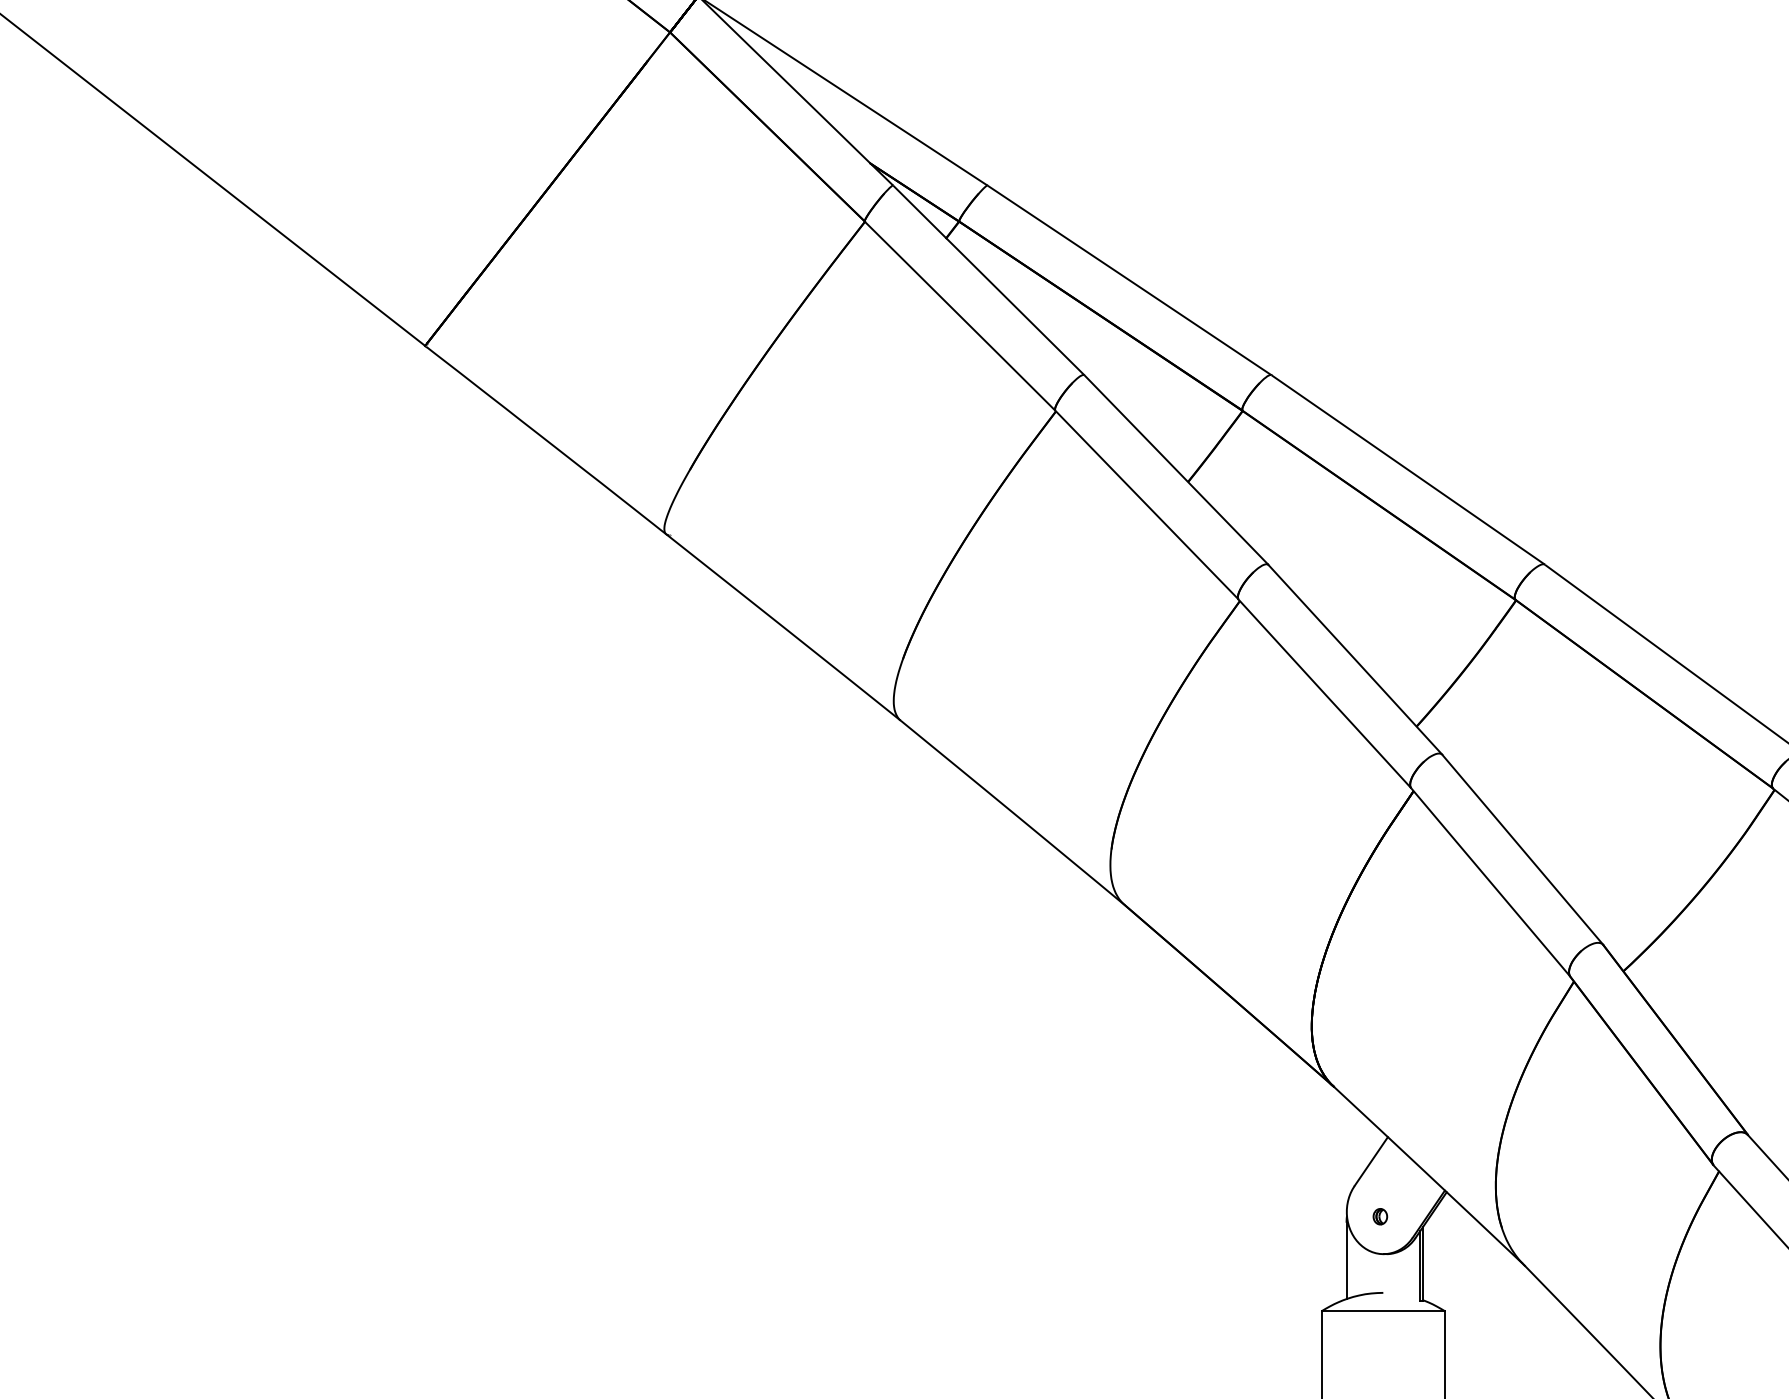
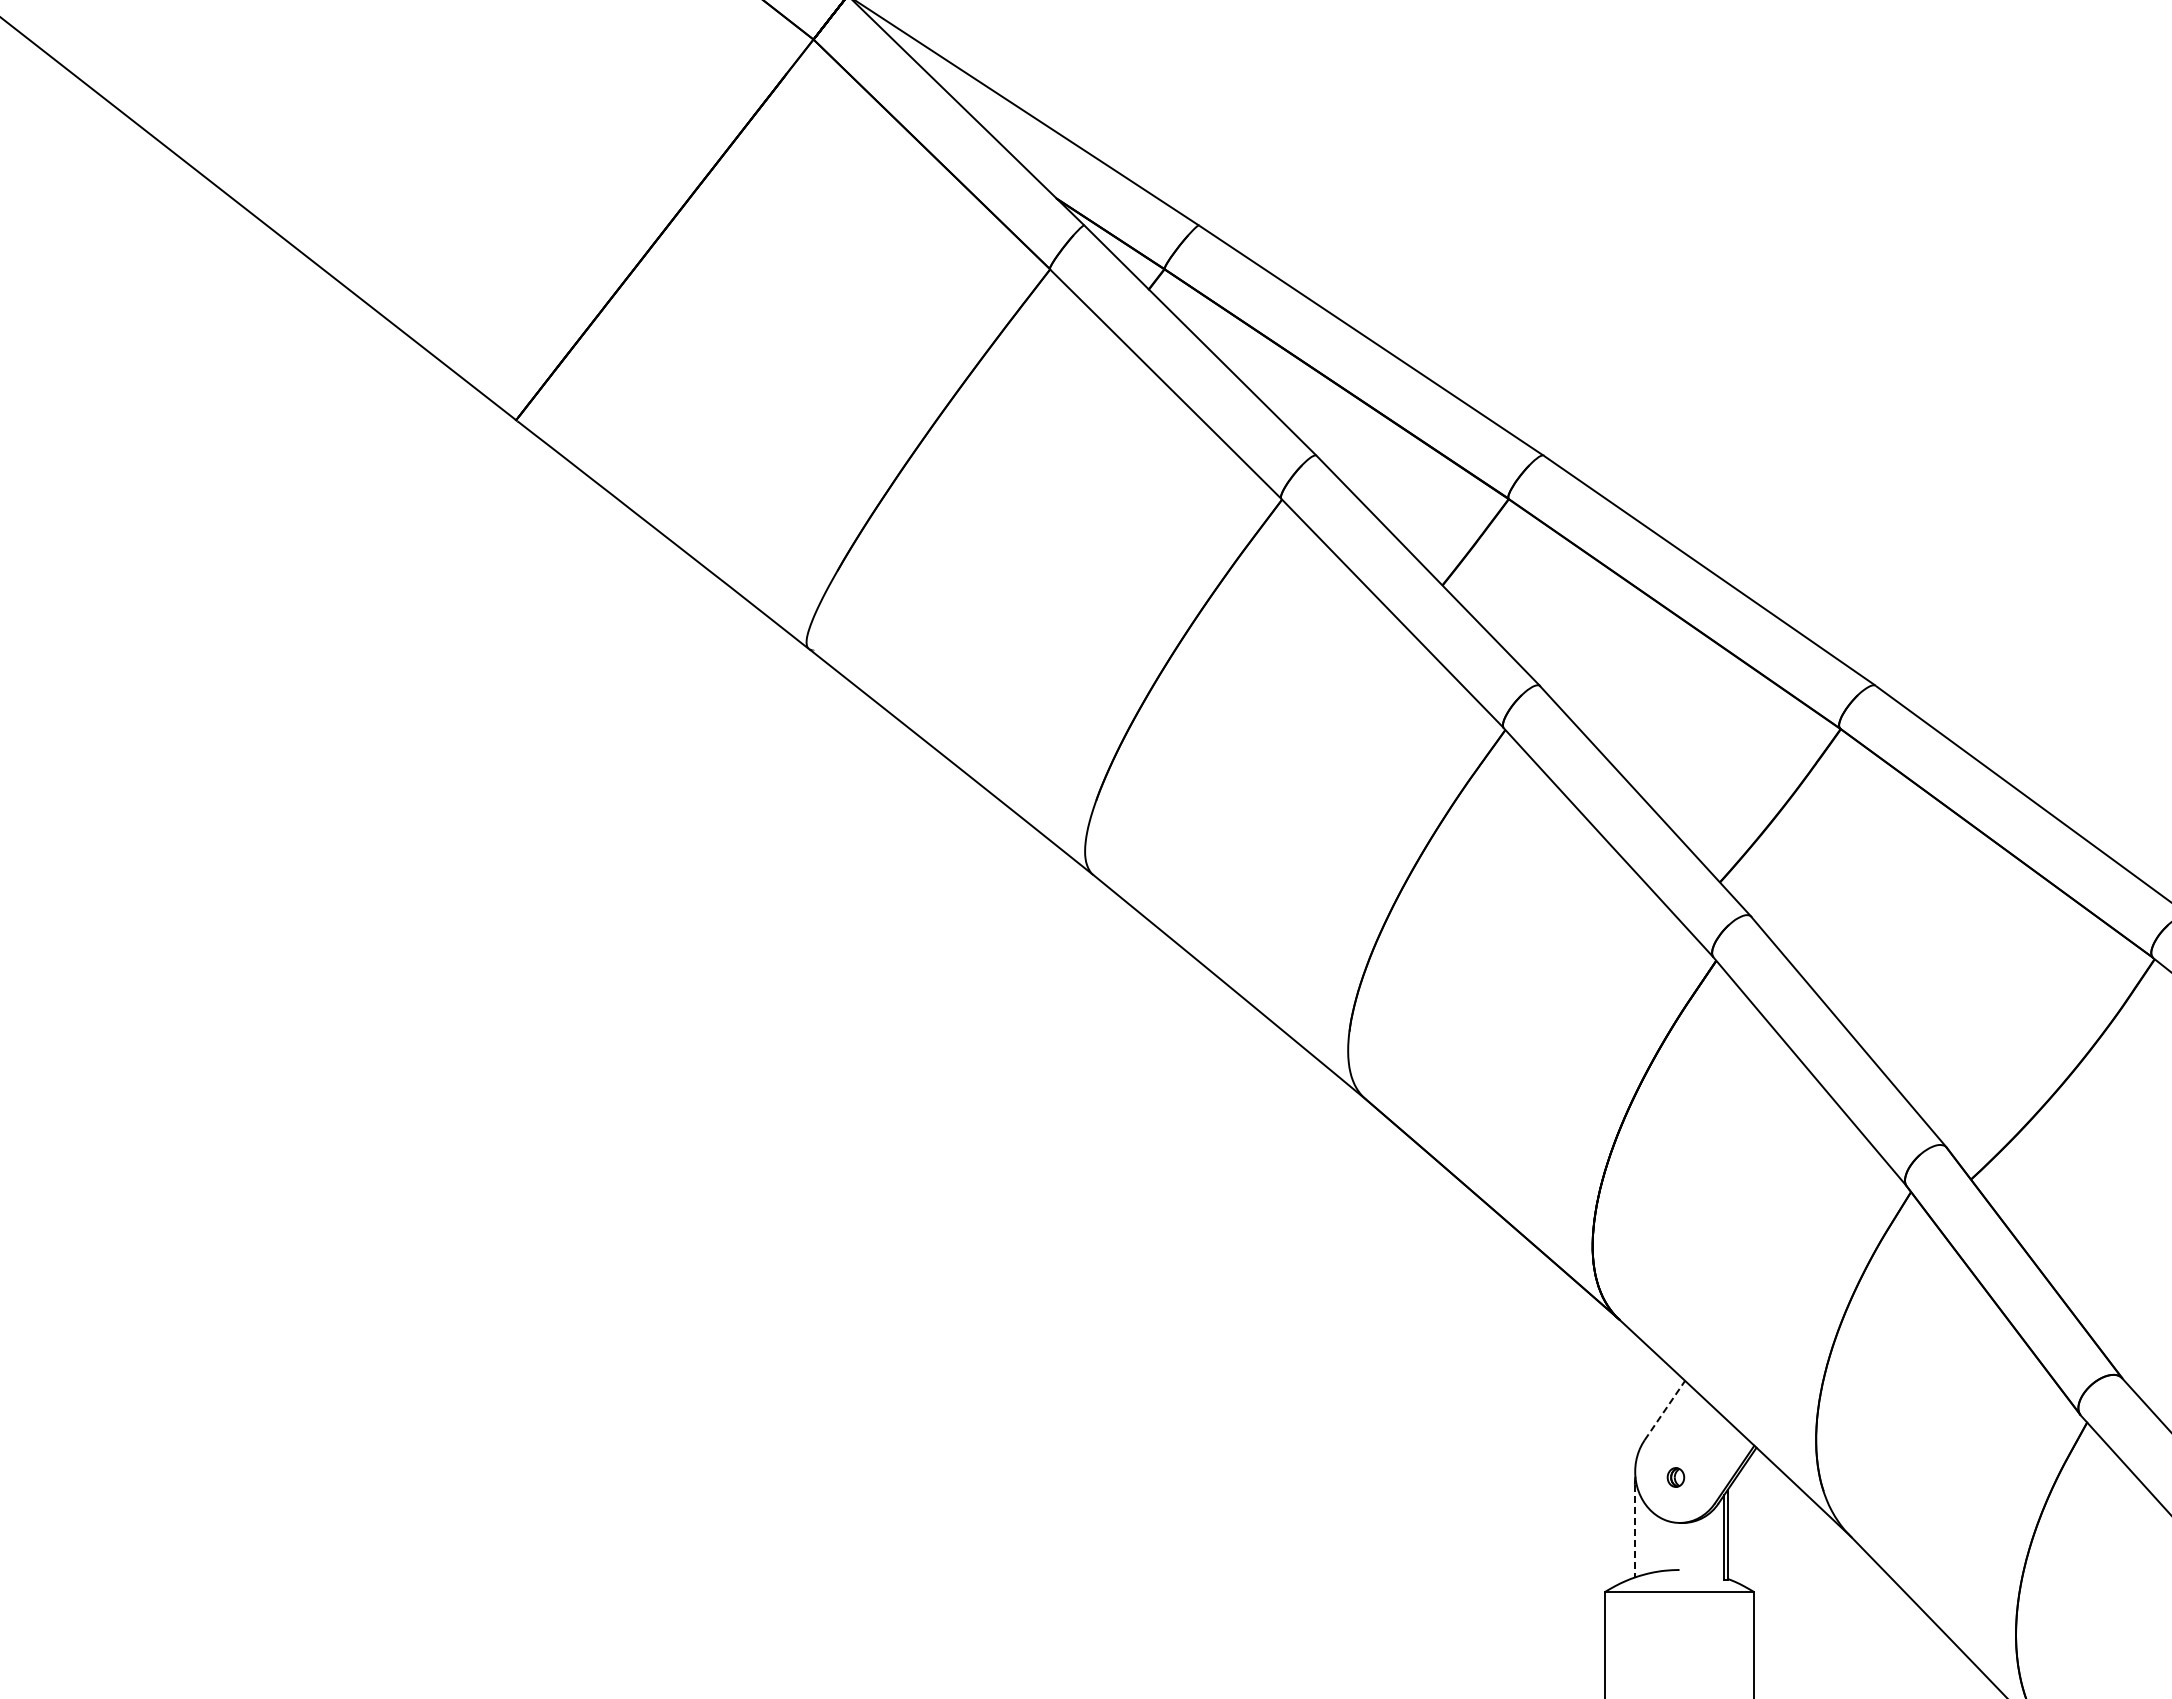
line: (1370, 1161) -> (1664, 1410), solid -> dashed
line: (1346, 1261) -> (1634, 1531), solid -> dashed

